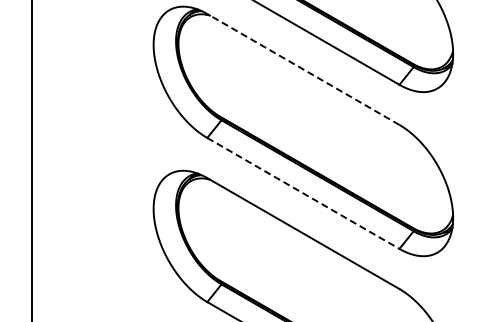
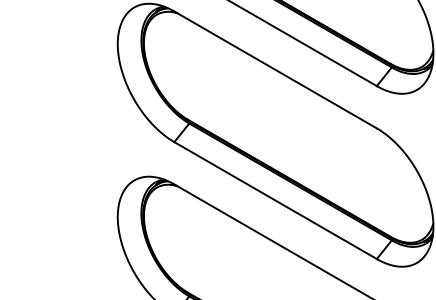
line: (303, 69) -> (275, 69), dashed -> solid
line: (303, 193) -> (275, 200), dashed -> solid

